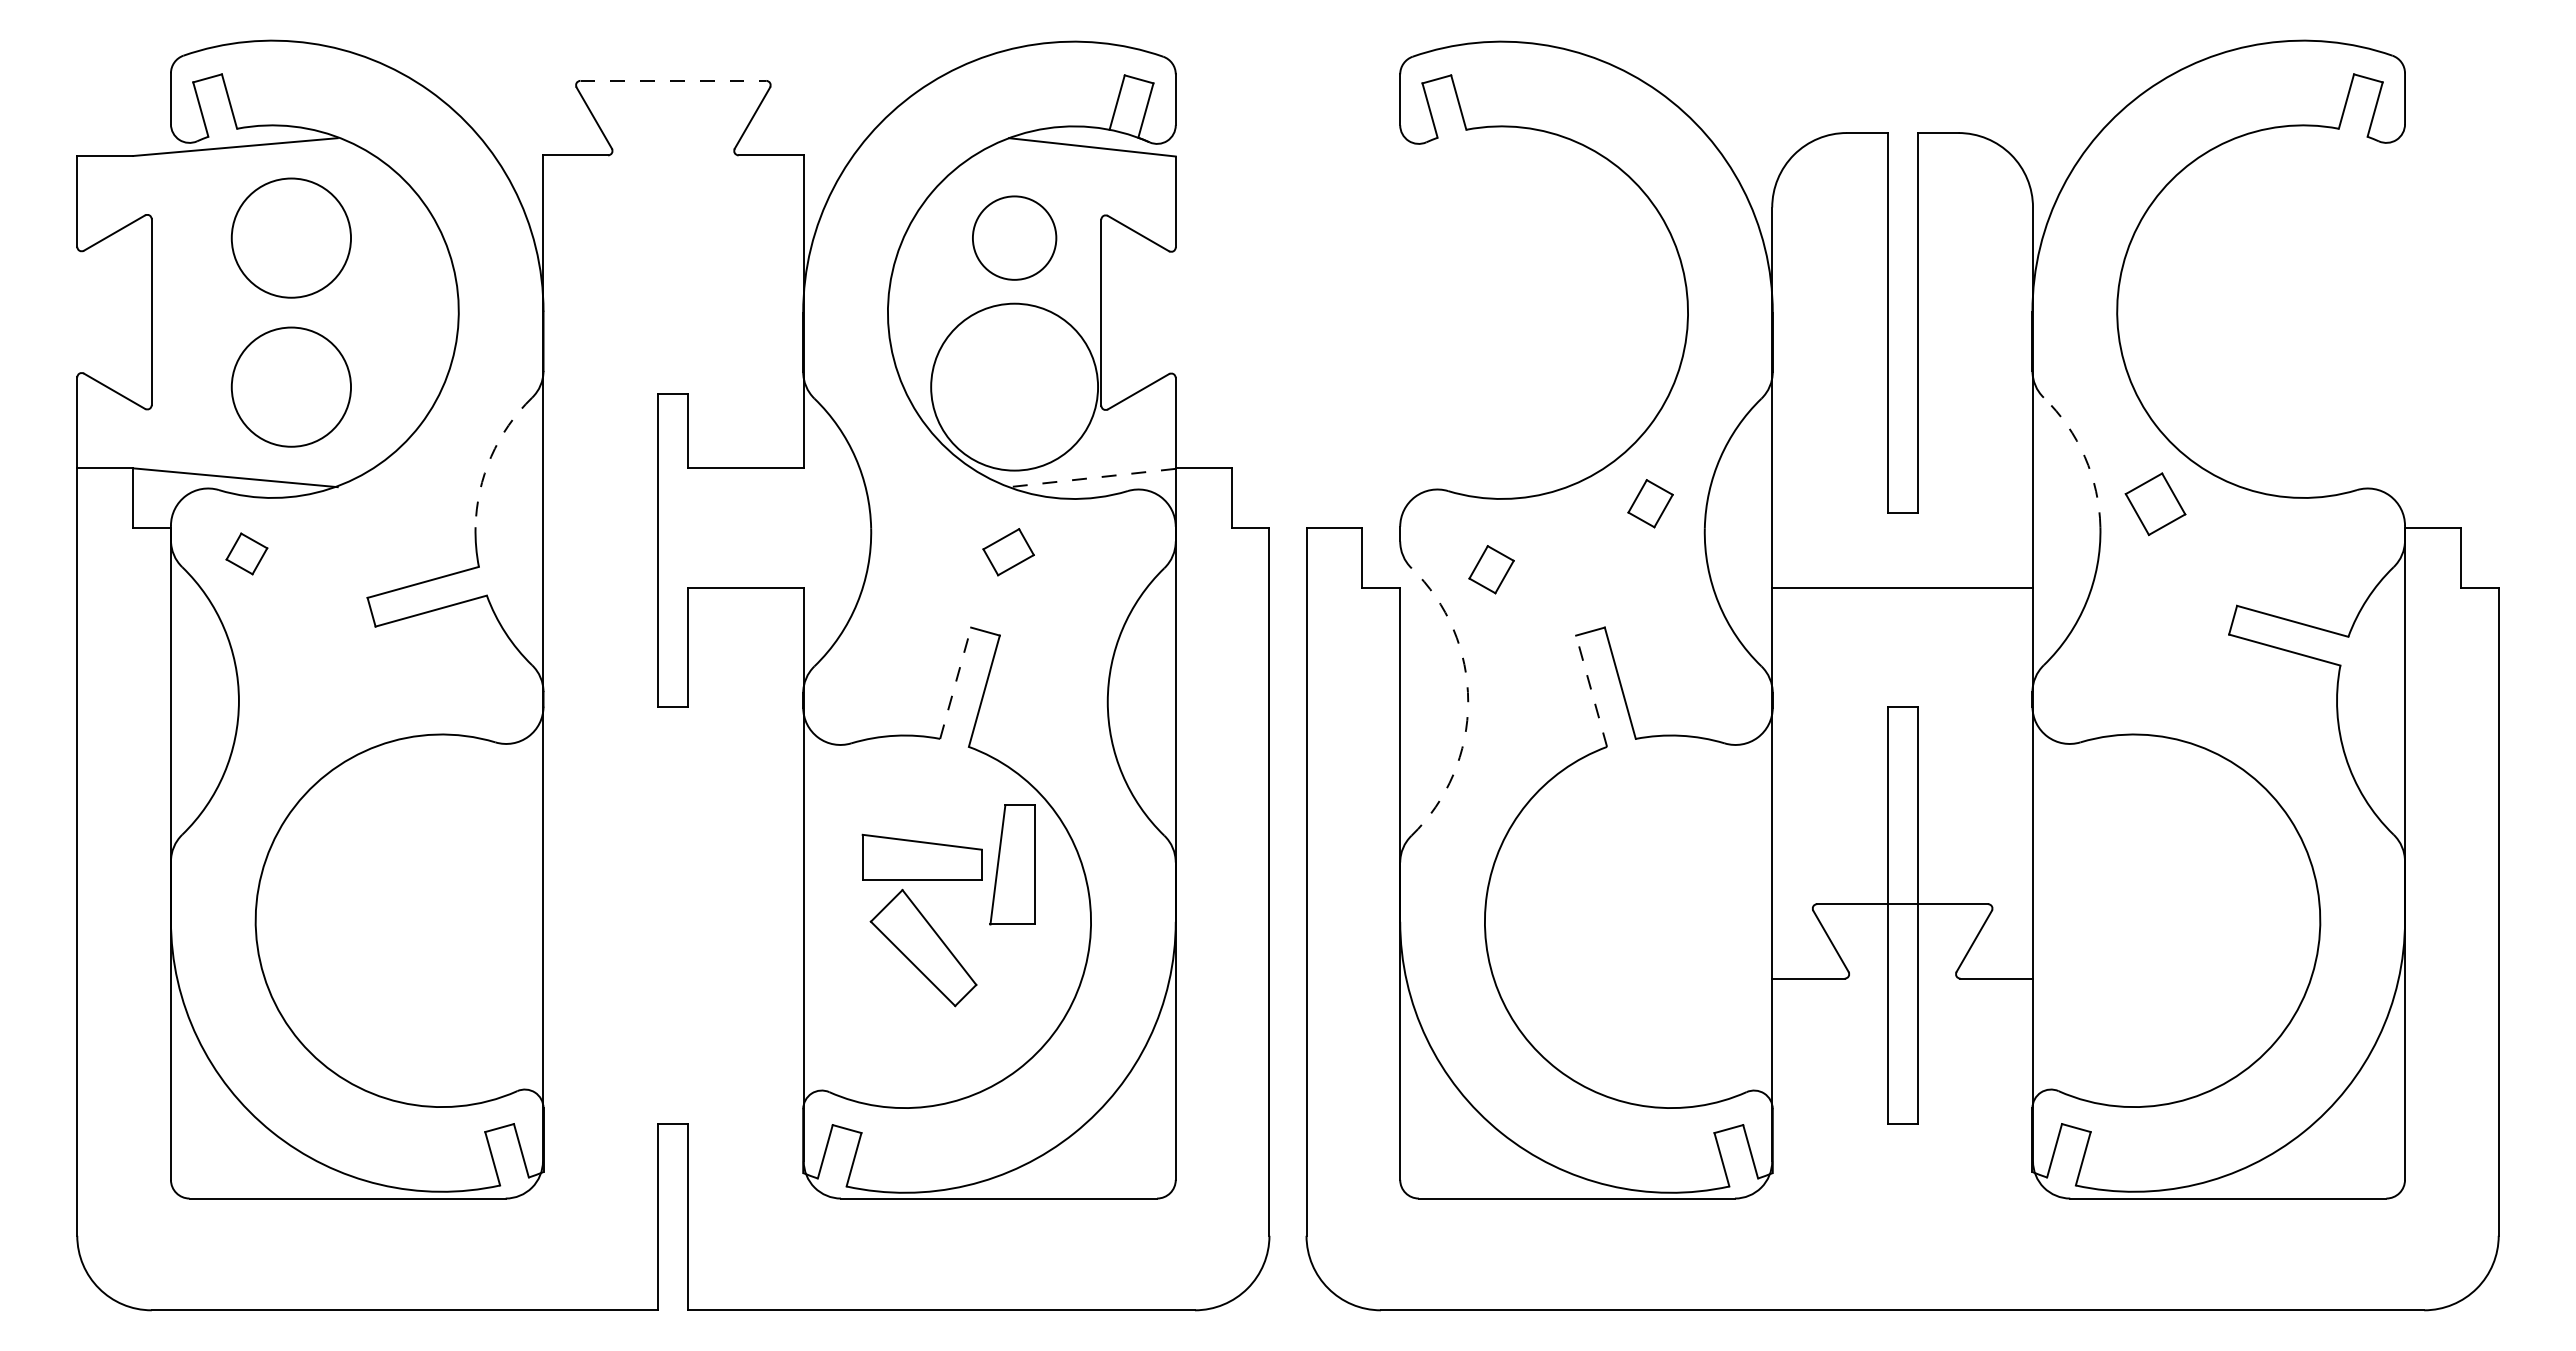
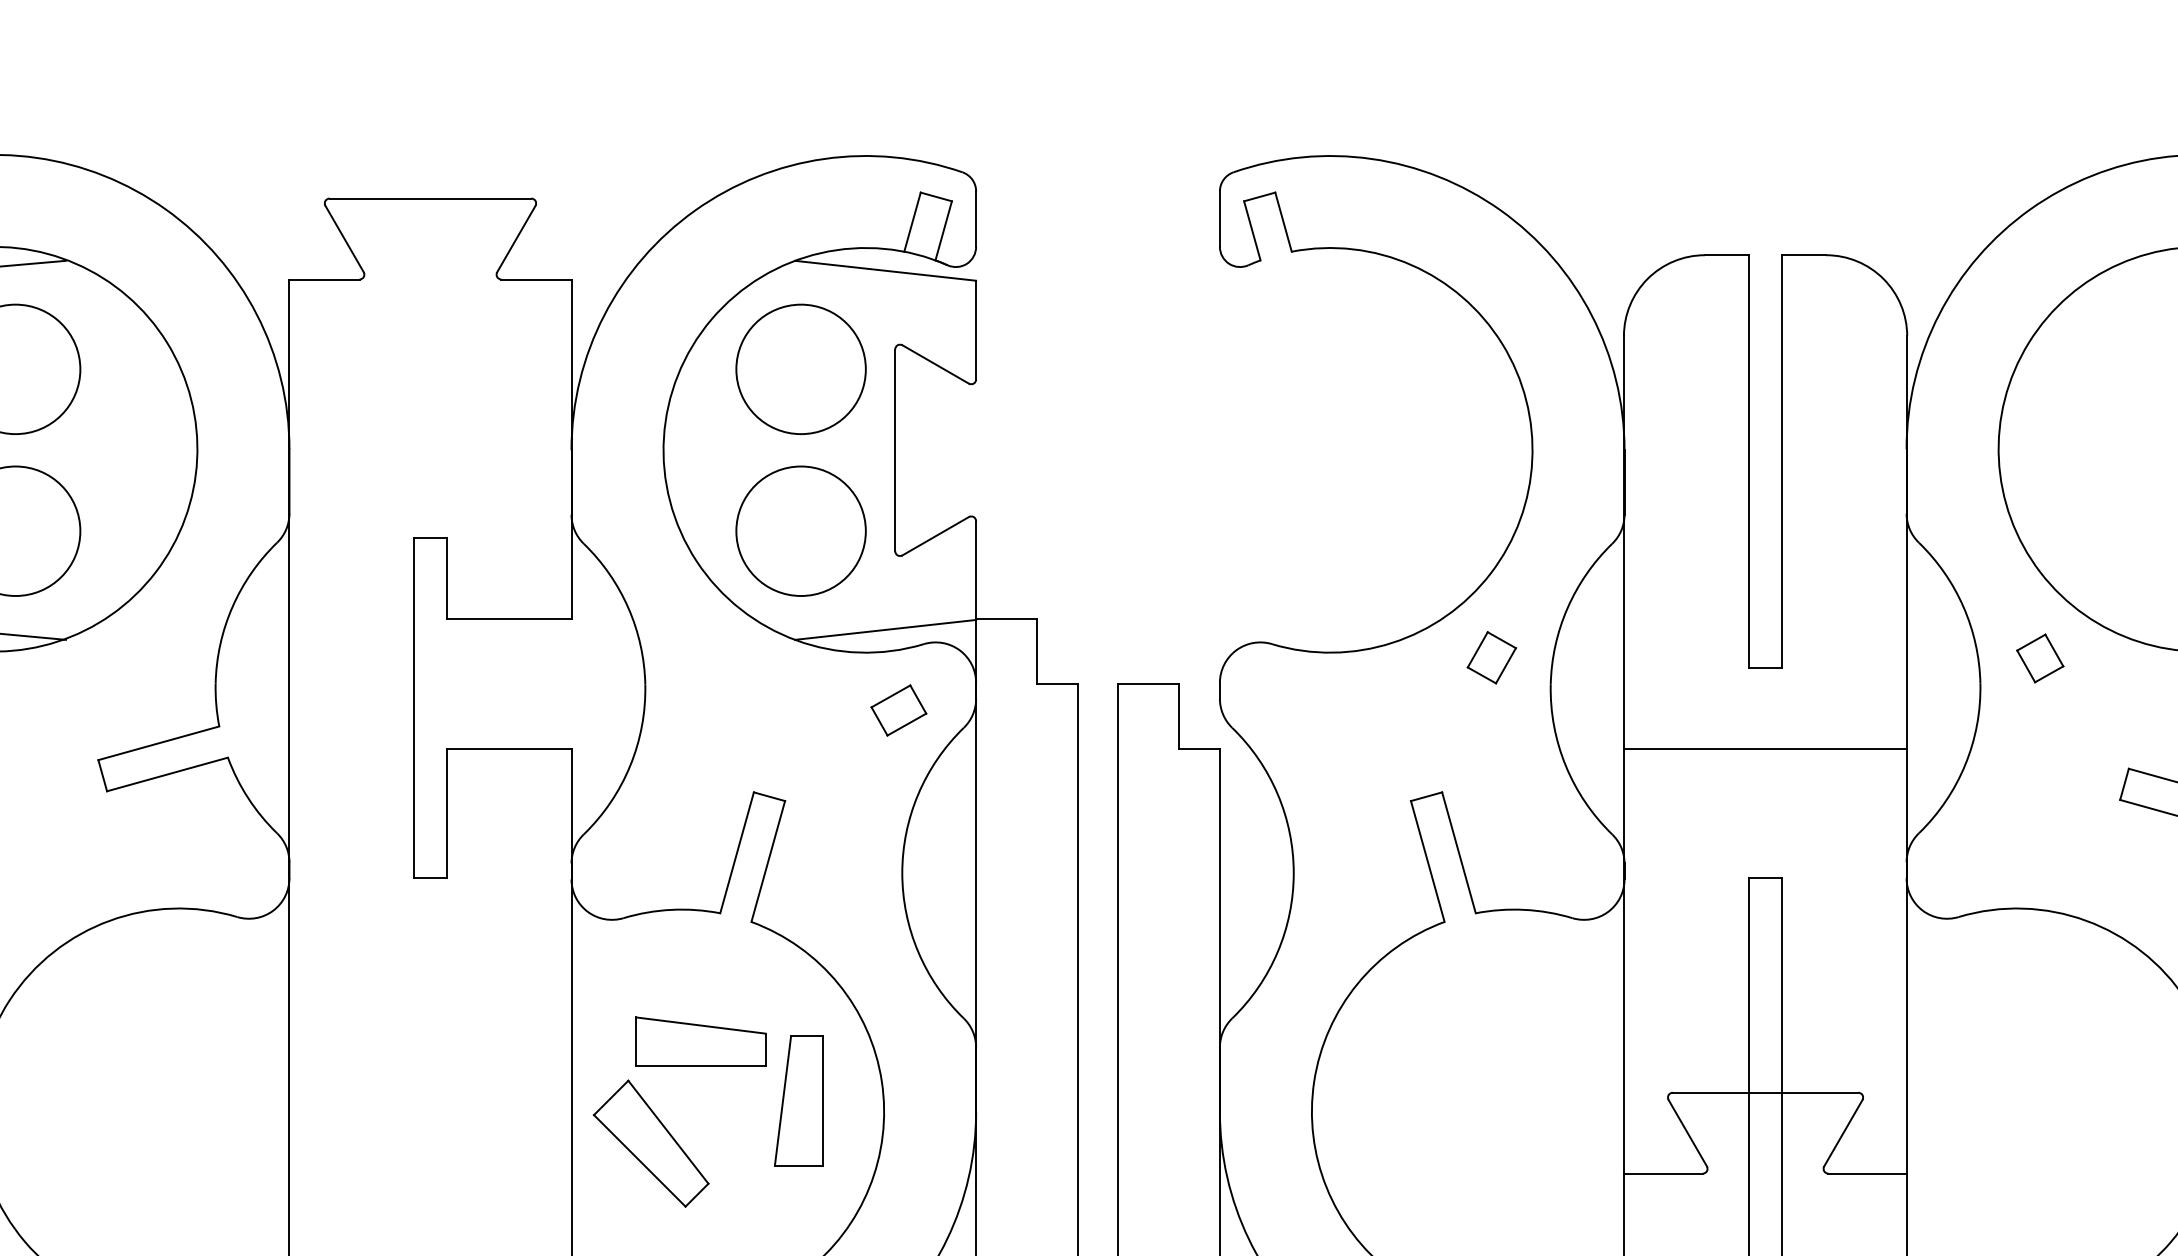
line: (673, 80) -> (430, 198), dashed -> solid
circle: (1014, 237) -> (800, 368), size x1.43
circle: (1014, 386) -> (800, 530), size x0.71
arc: (491, 456) -> (232, 606), dashed -> solid
arc: (2084, 456) -> (1963, 606), dashed -> solid
line: (1092, 478) -> (885, 630), dashed -> solid
part: (2155, 504) -> (2040, 658), size x0.71
part: (1008, 552) -> (898, 710), moved
part: (1491, 569) -> (1319, 729), removed
line: (955, 683) -> (736, 853), dashed -> solid
line: (1591, 691) -> (1427, 861), dashed -> solid
arc: (1468, 701) -> (1294, 872), dashed -> solid
part: (1012, 864) -> (798, 1100), moved
part: (923, 947) -> (651, 1143), moved

